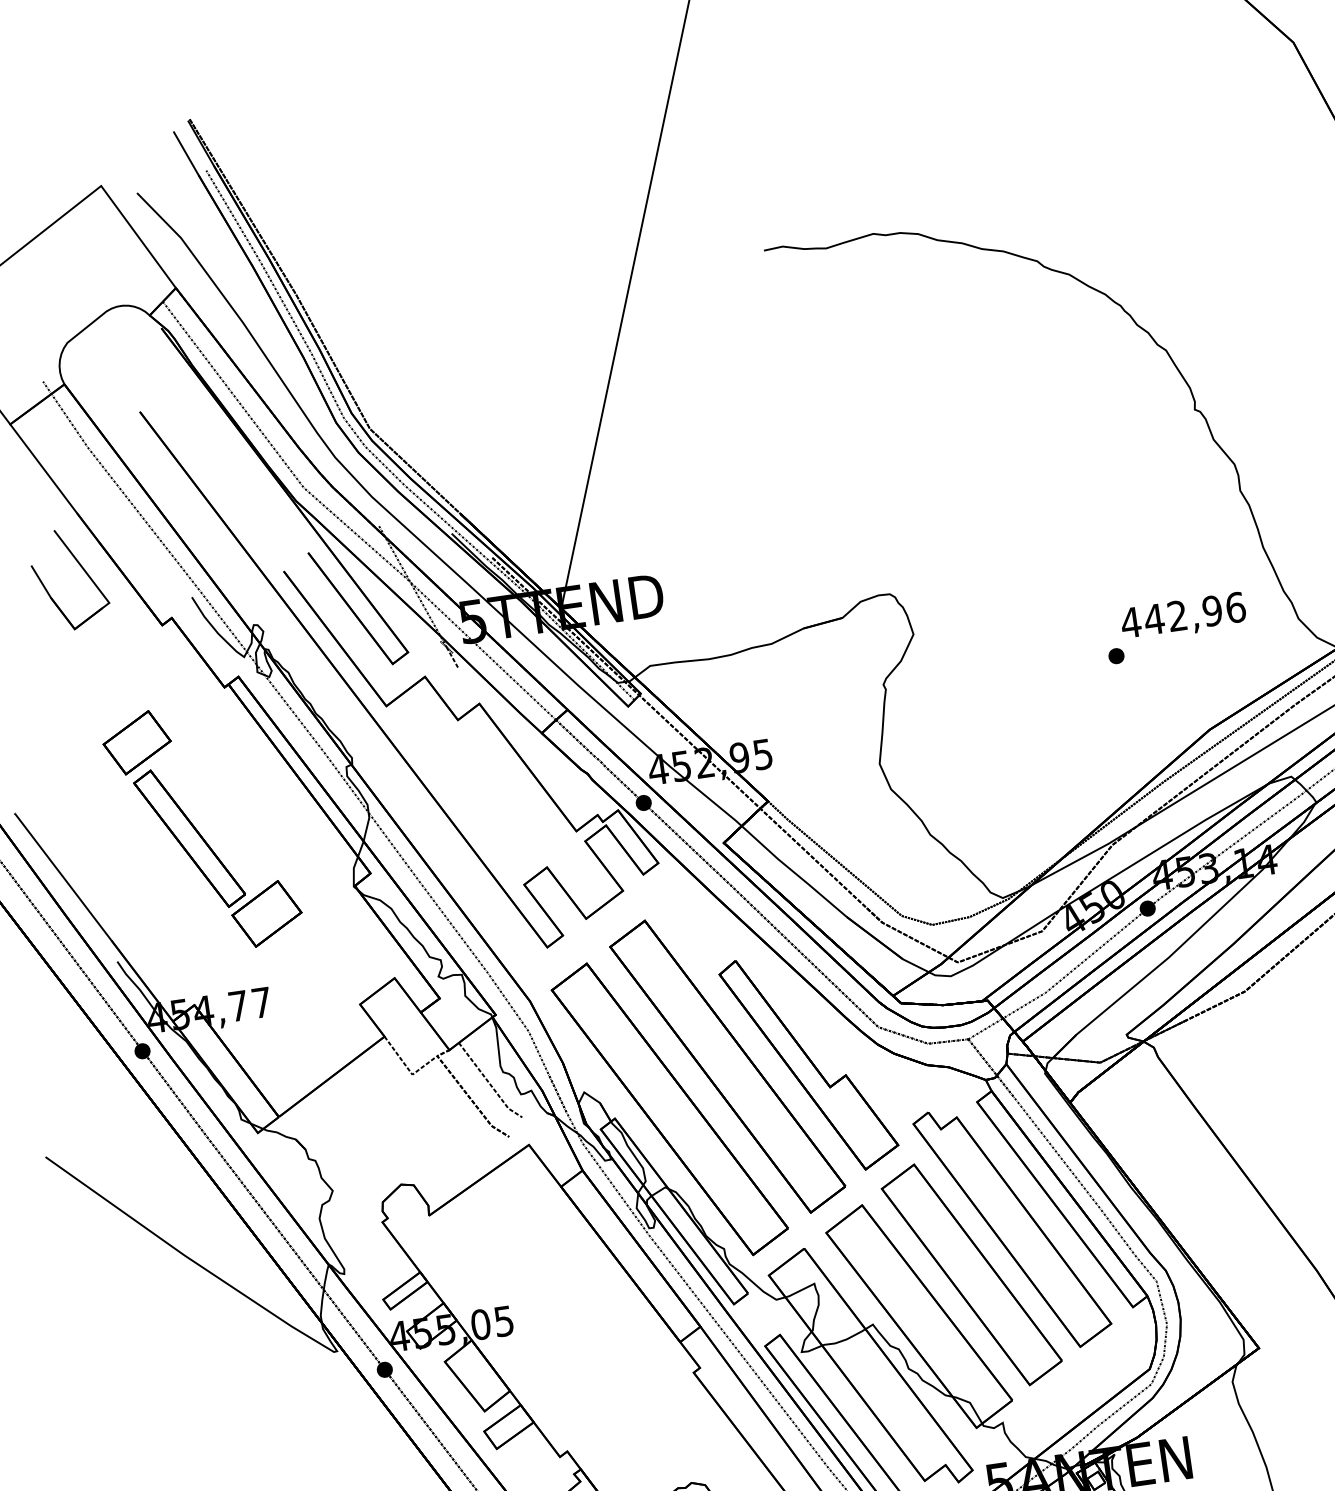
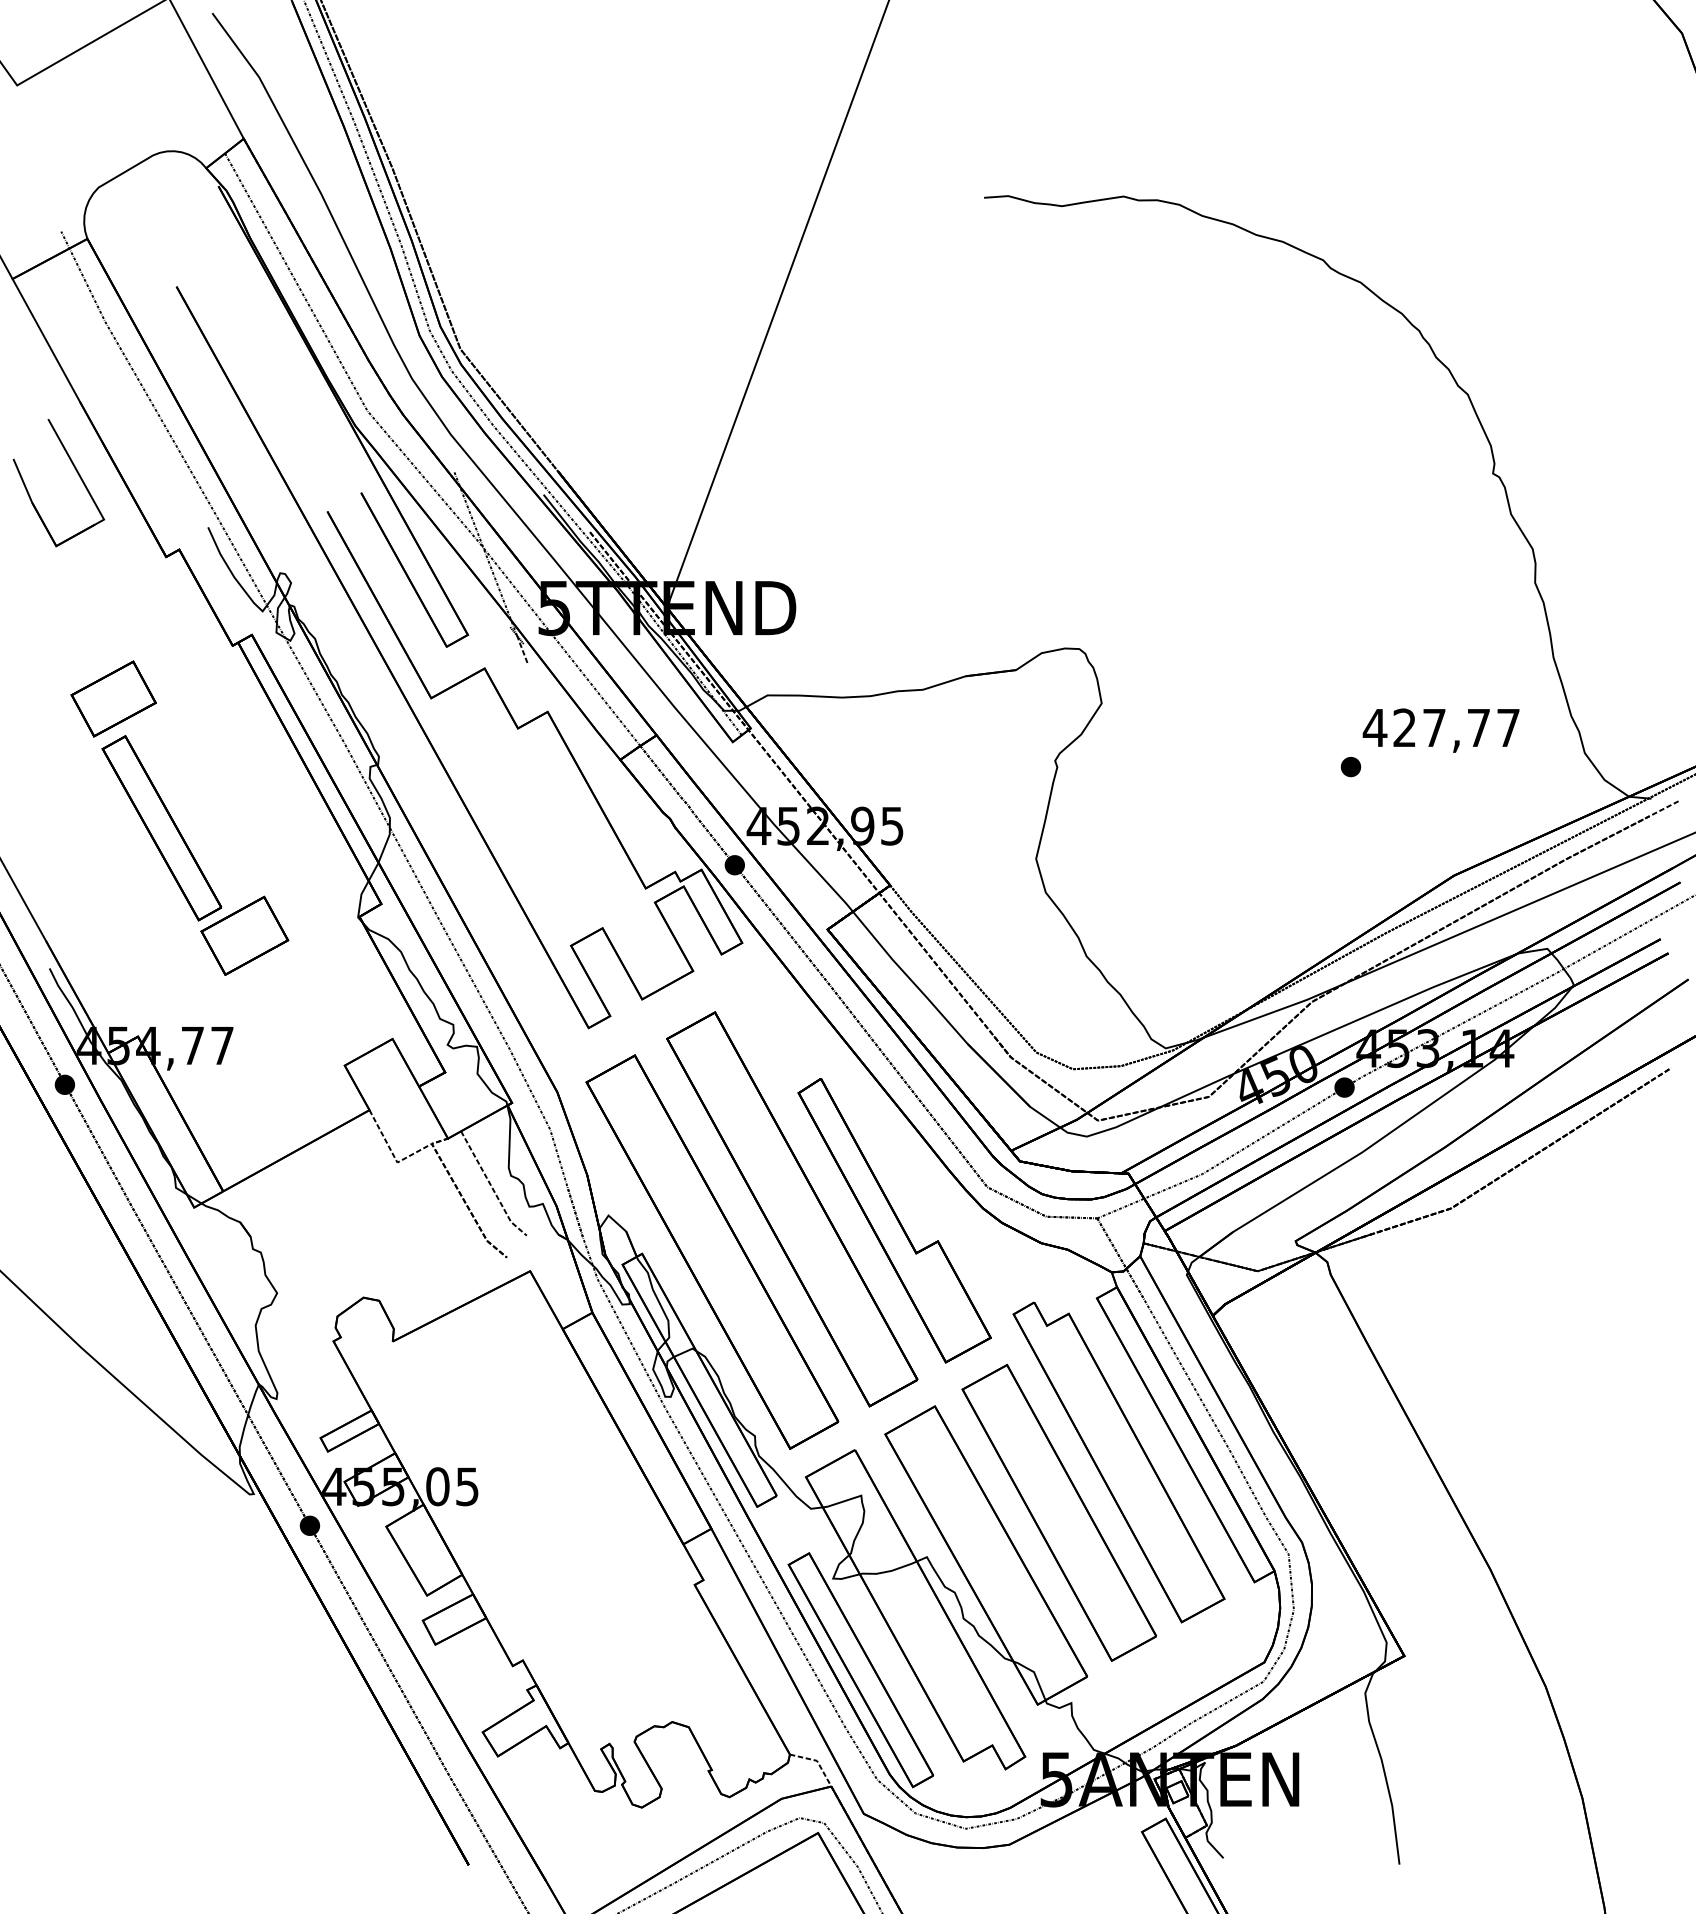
text: (1194, 613) -> (1456, 727), 442,96 -> 427,77

